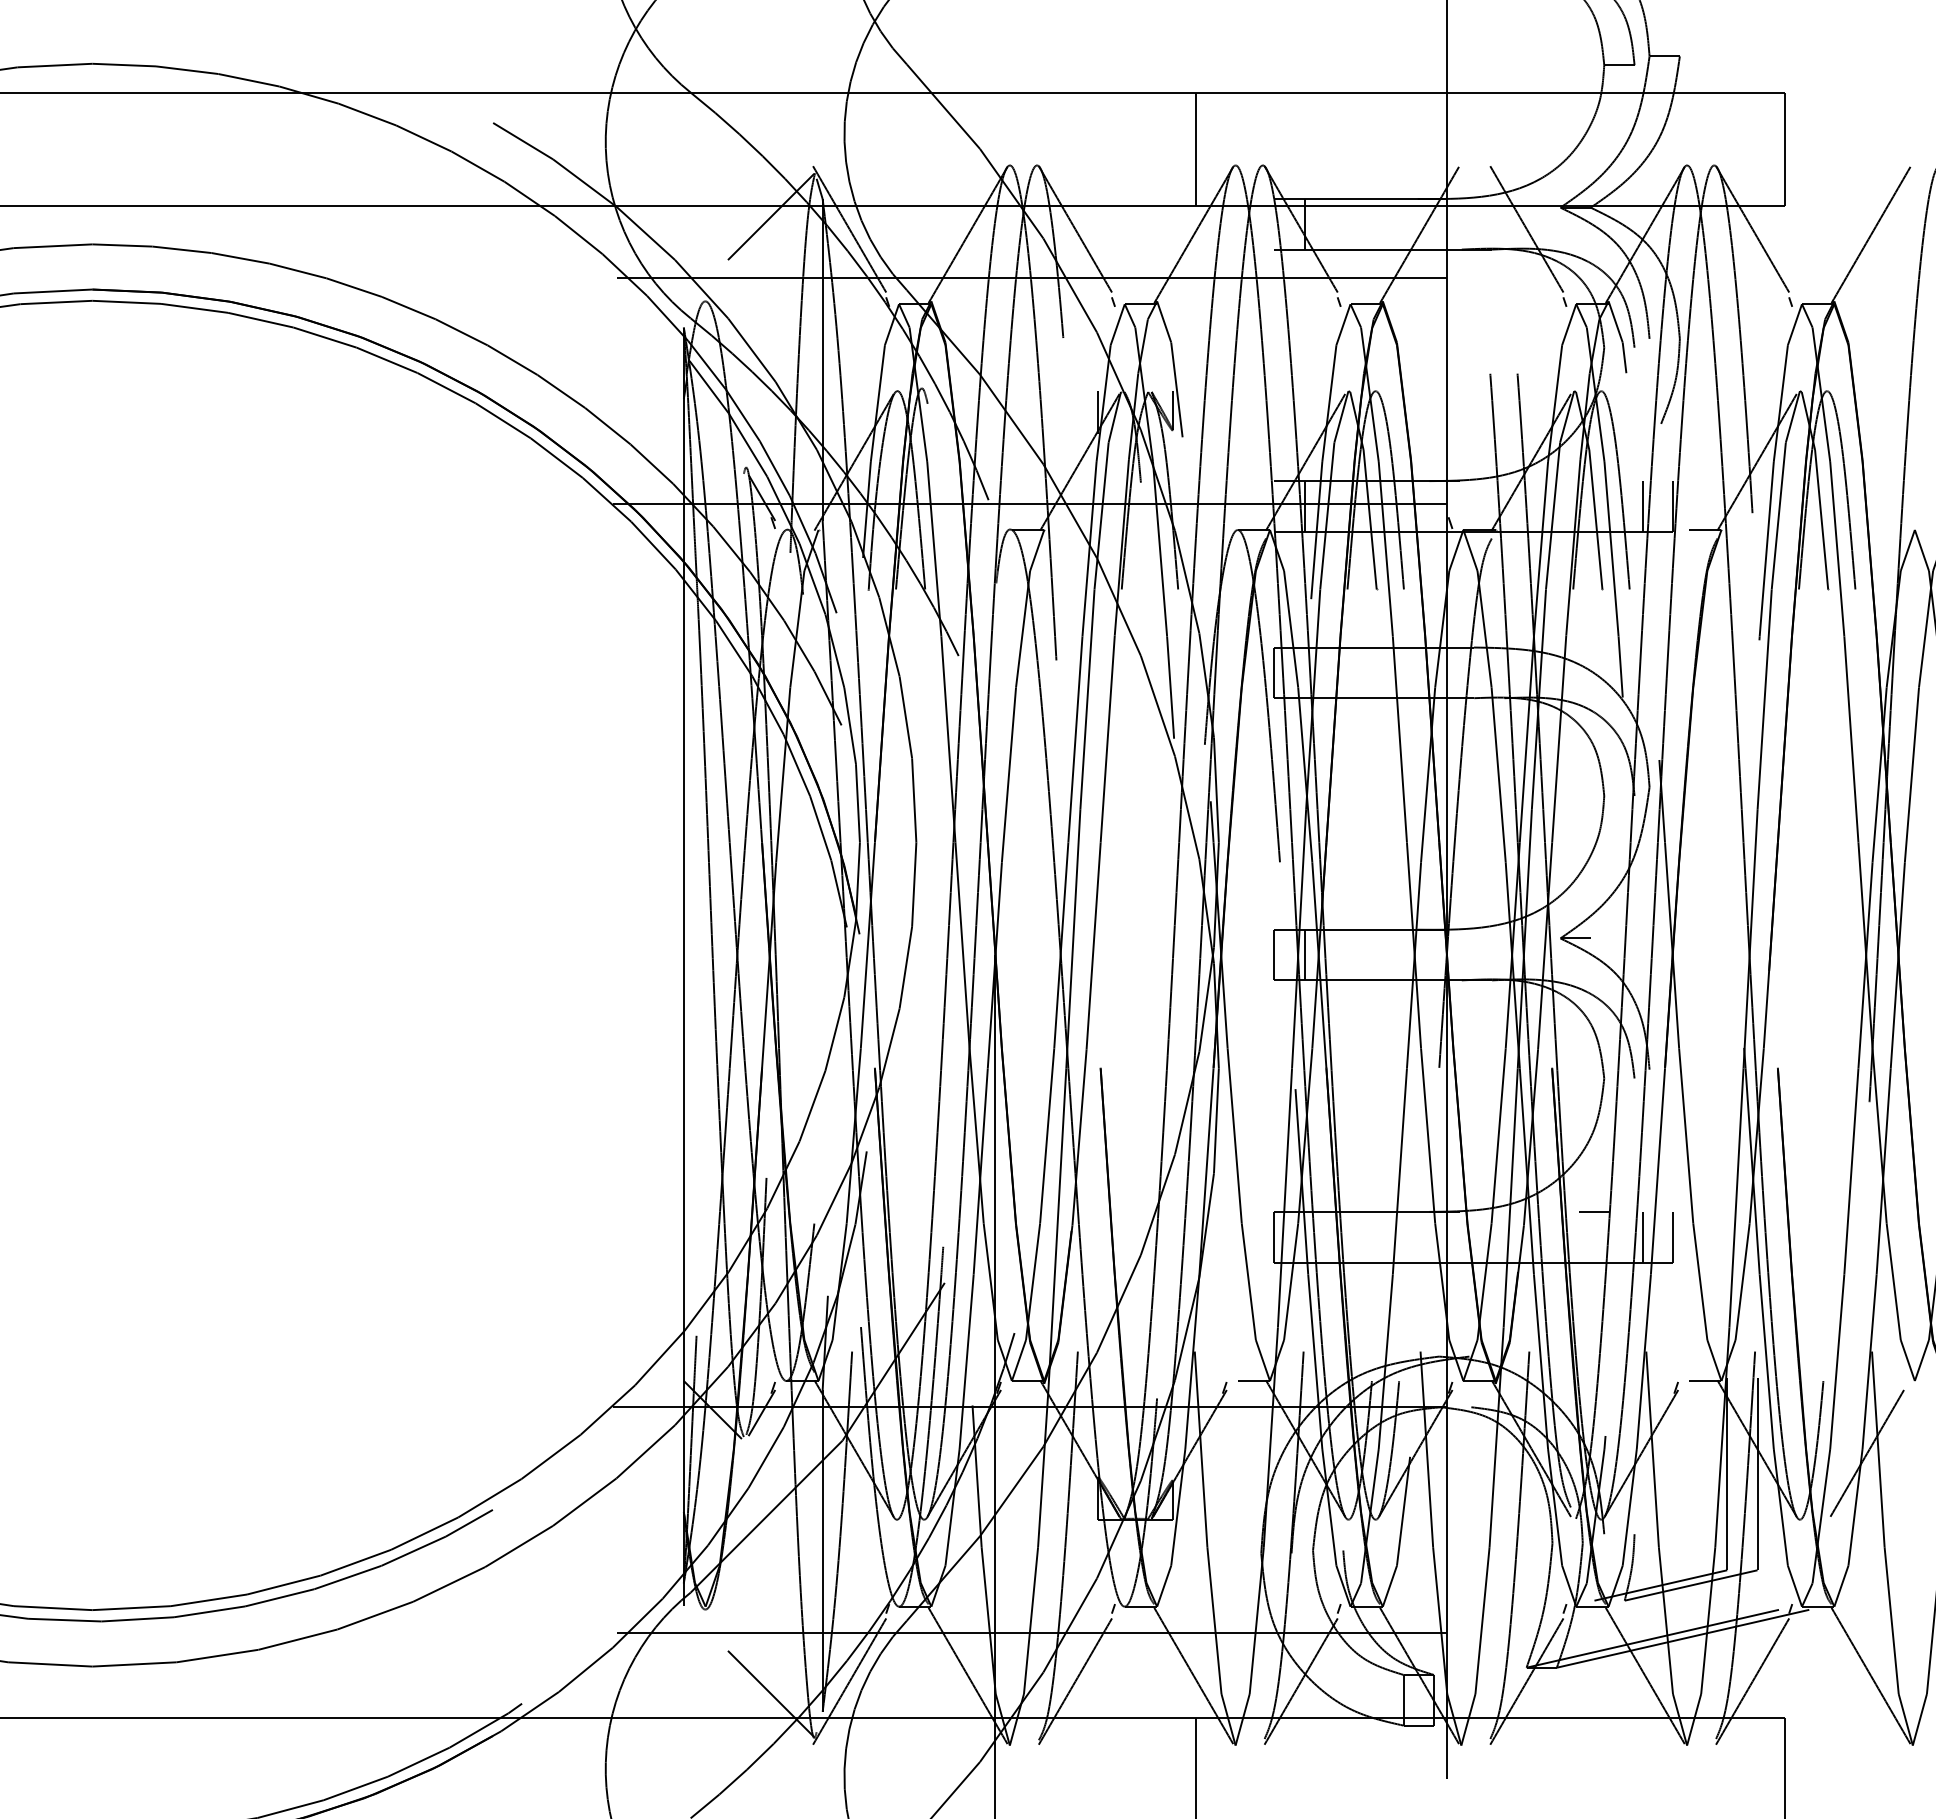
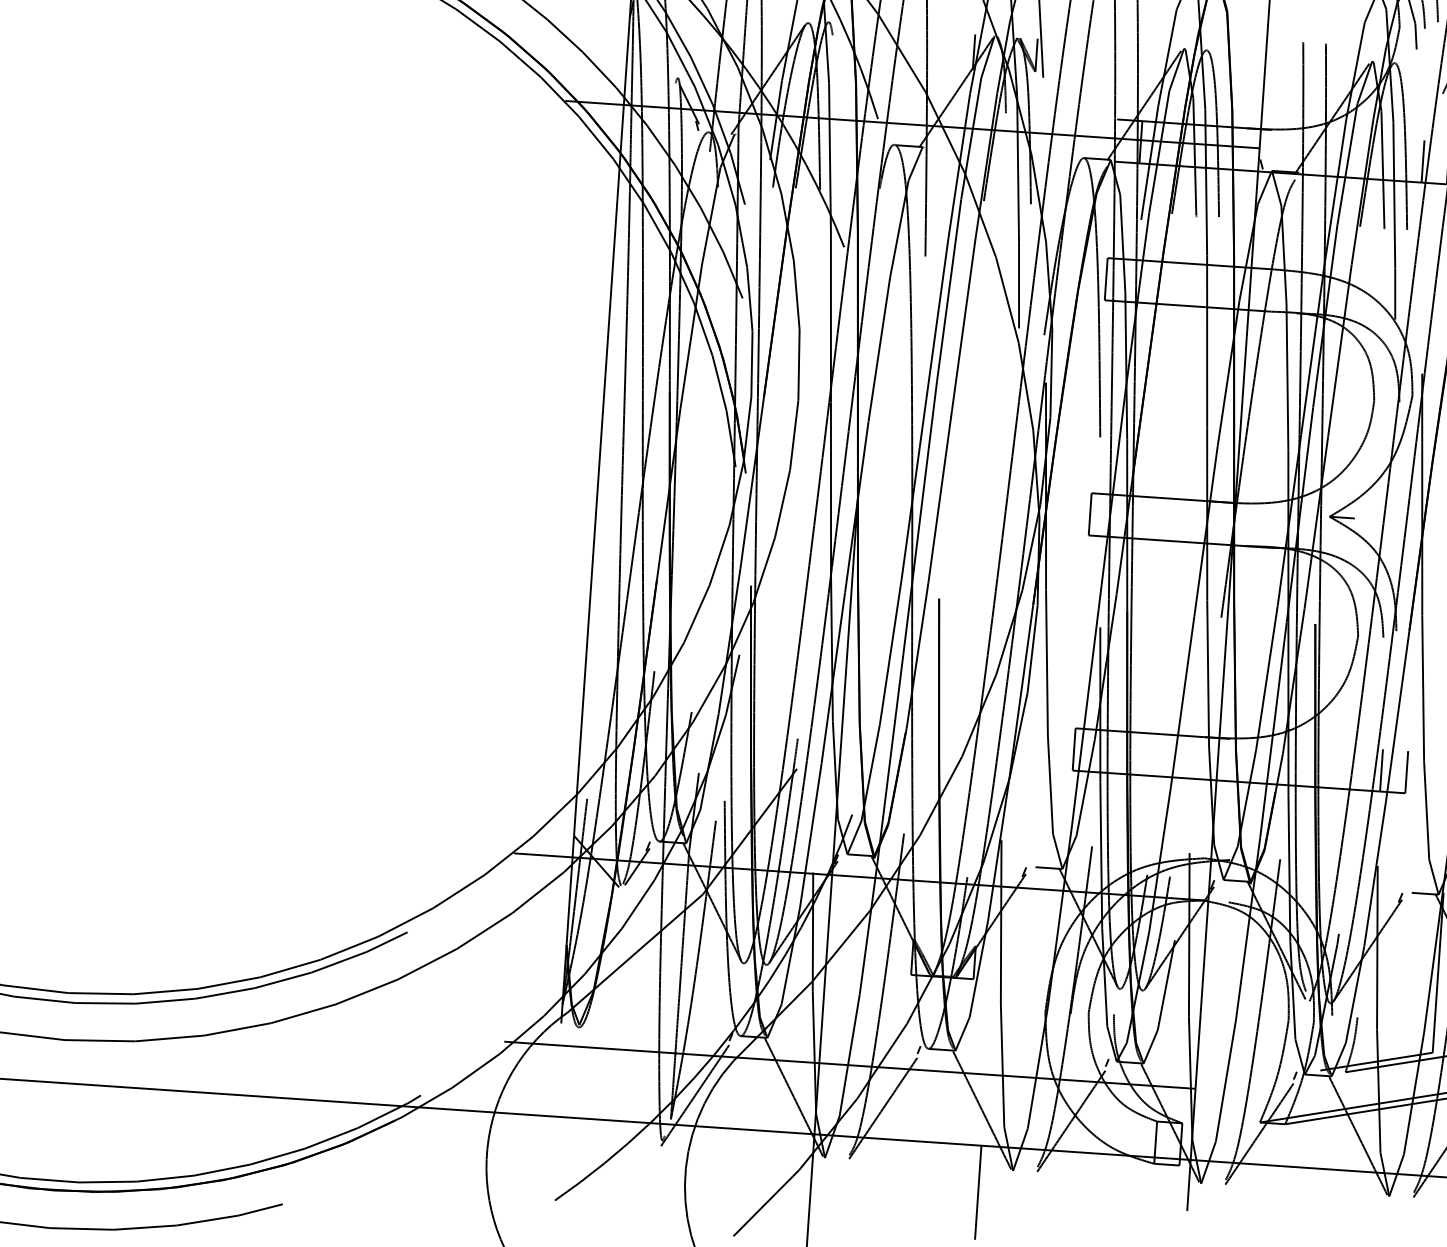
line: (1304, 954) -> (1115, 515), removed
line: (1593, 1211) -> (1341, 746), removed
line: (770, 1693) -> (628, 1101), removed

